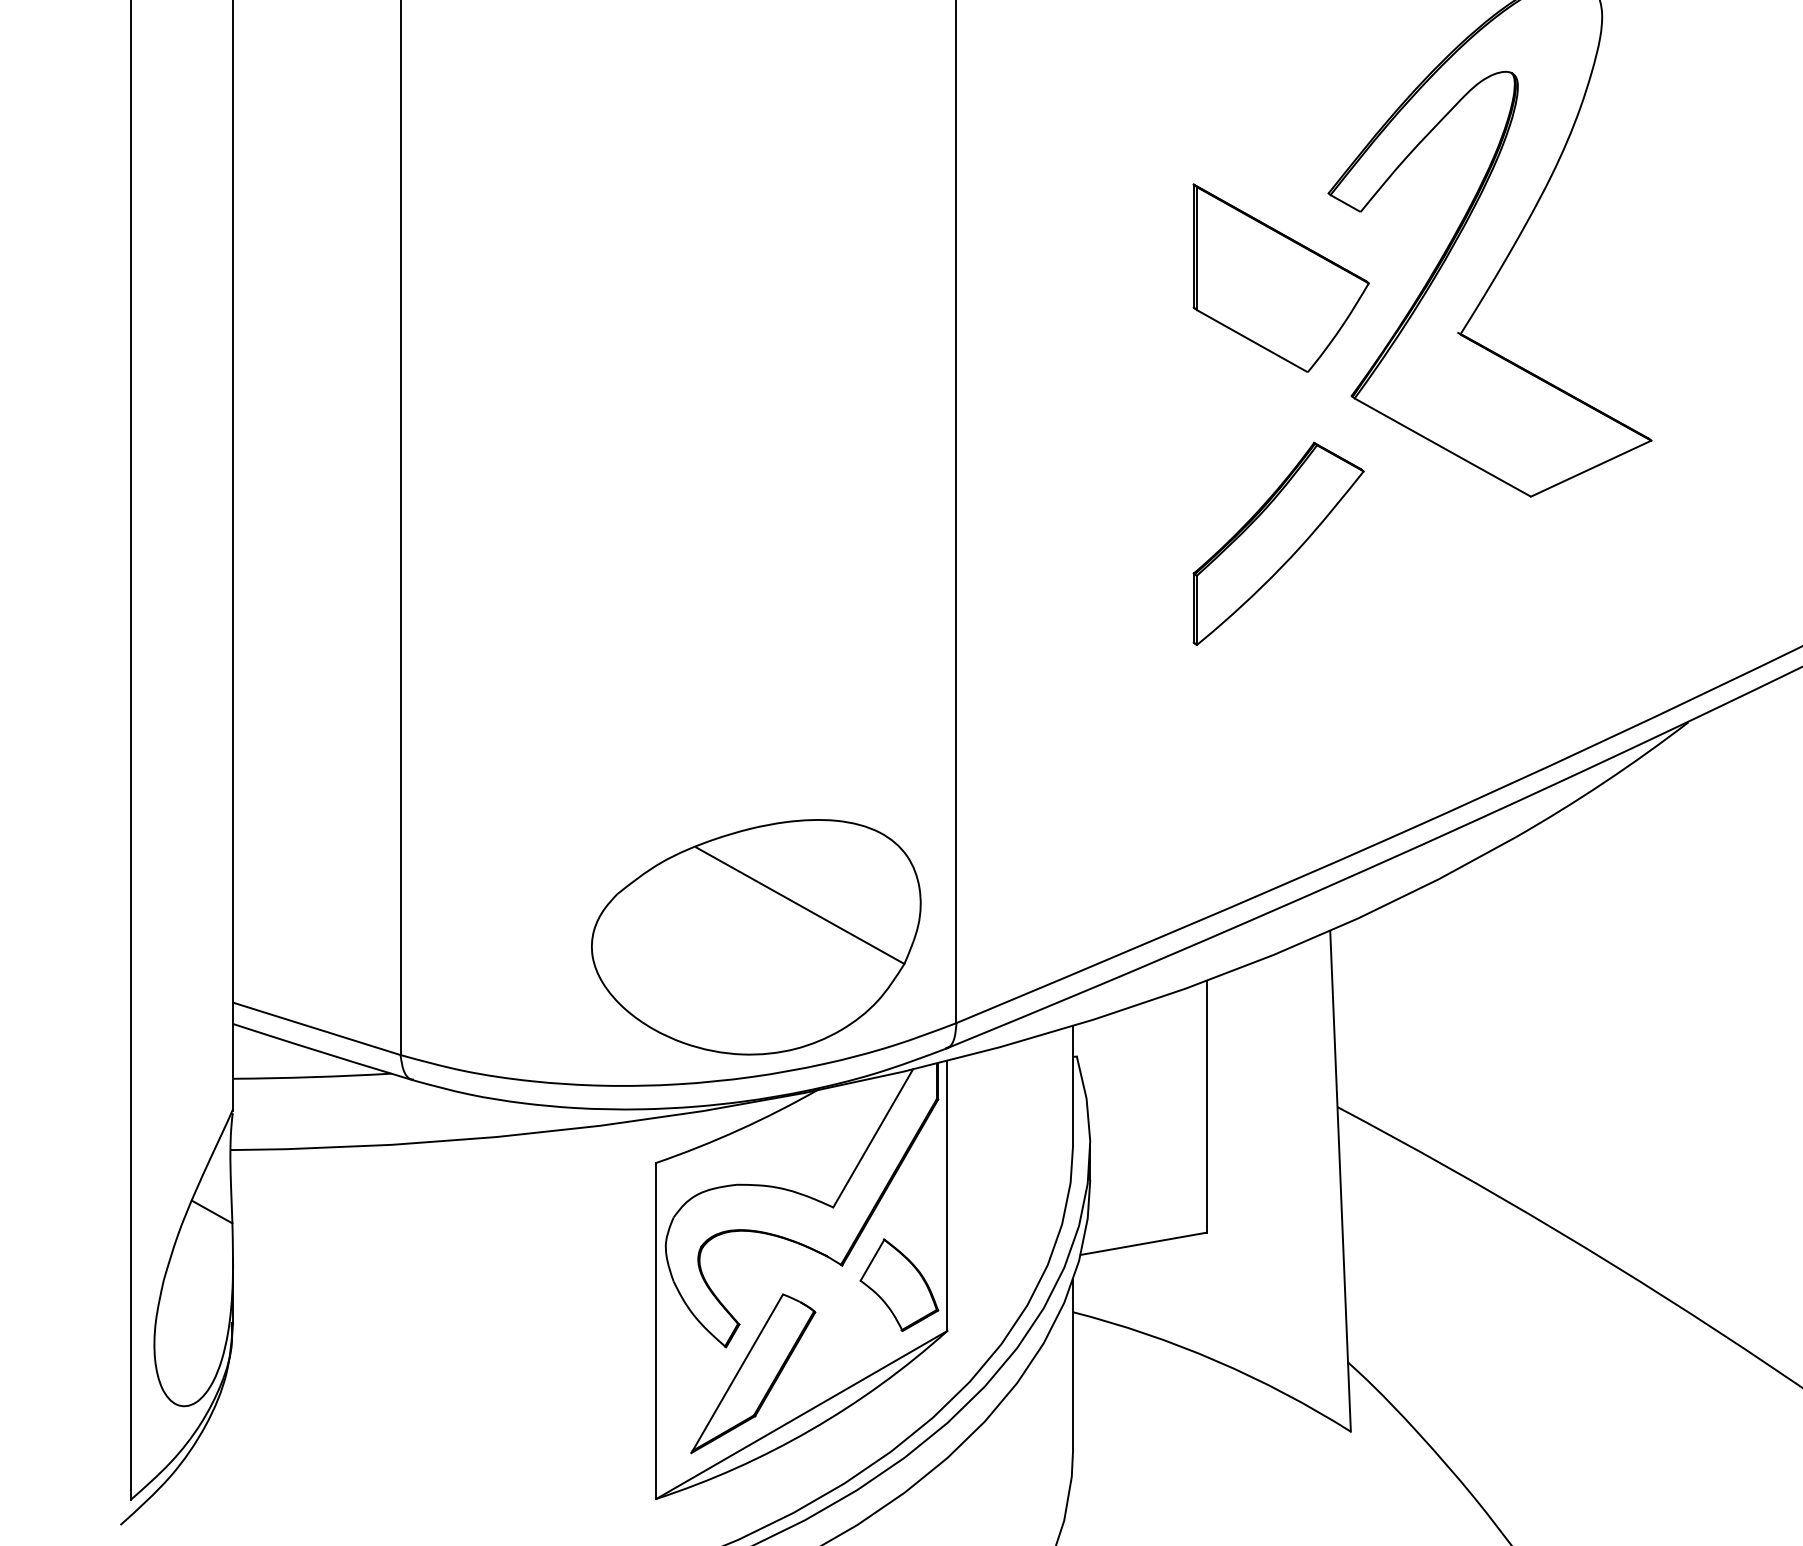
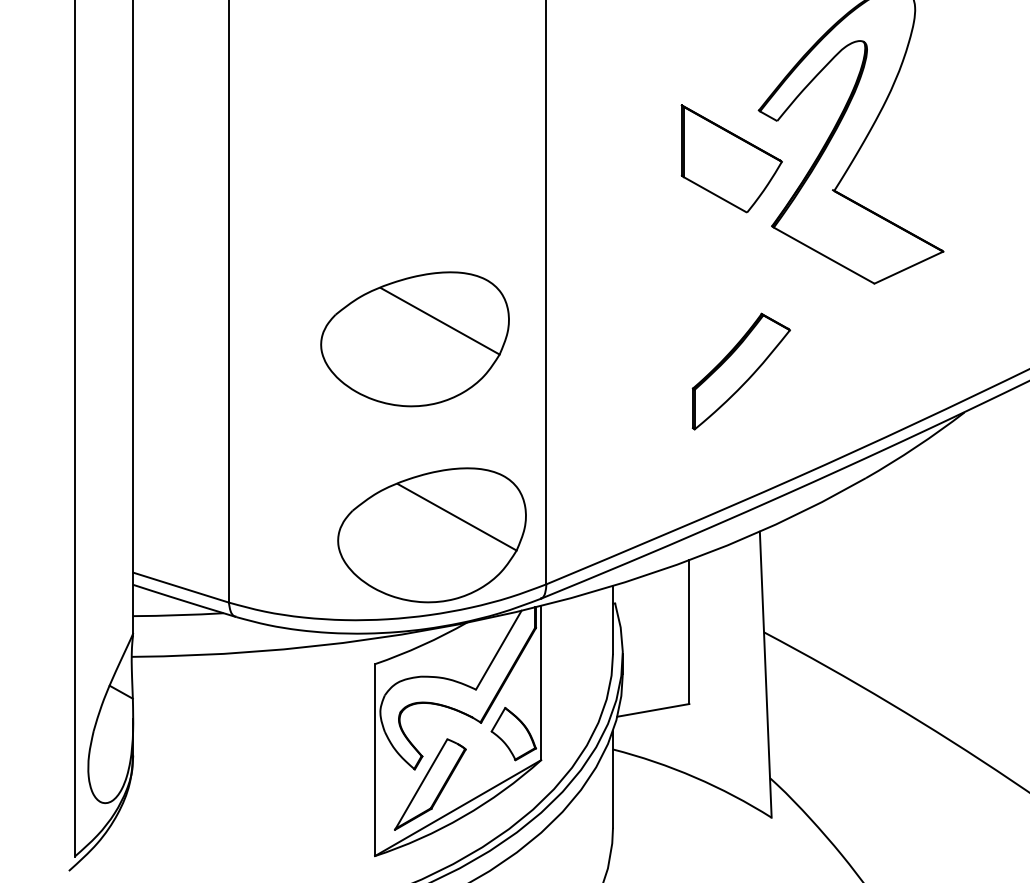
part: (1277, 543) -> (740, 371), moved
part: (725, 594) -> (414, 339), added

